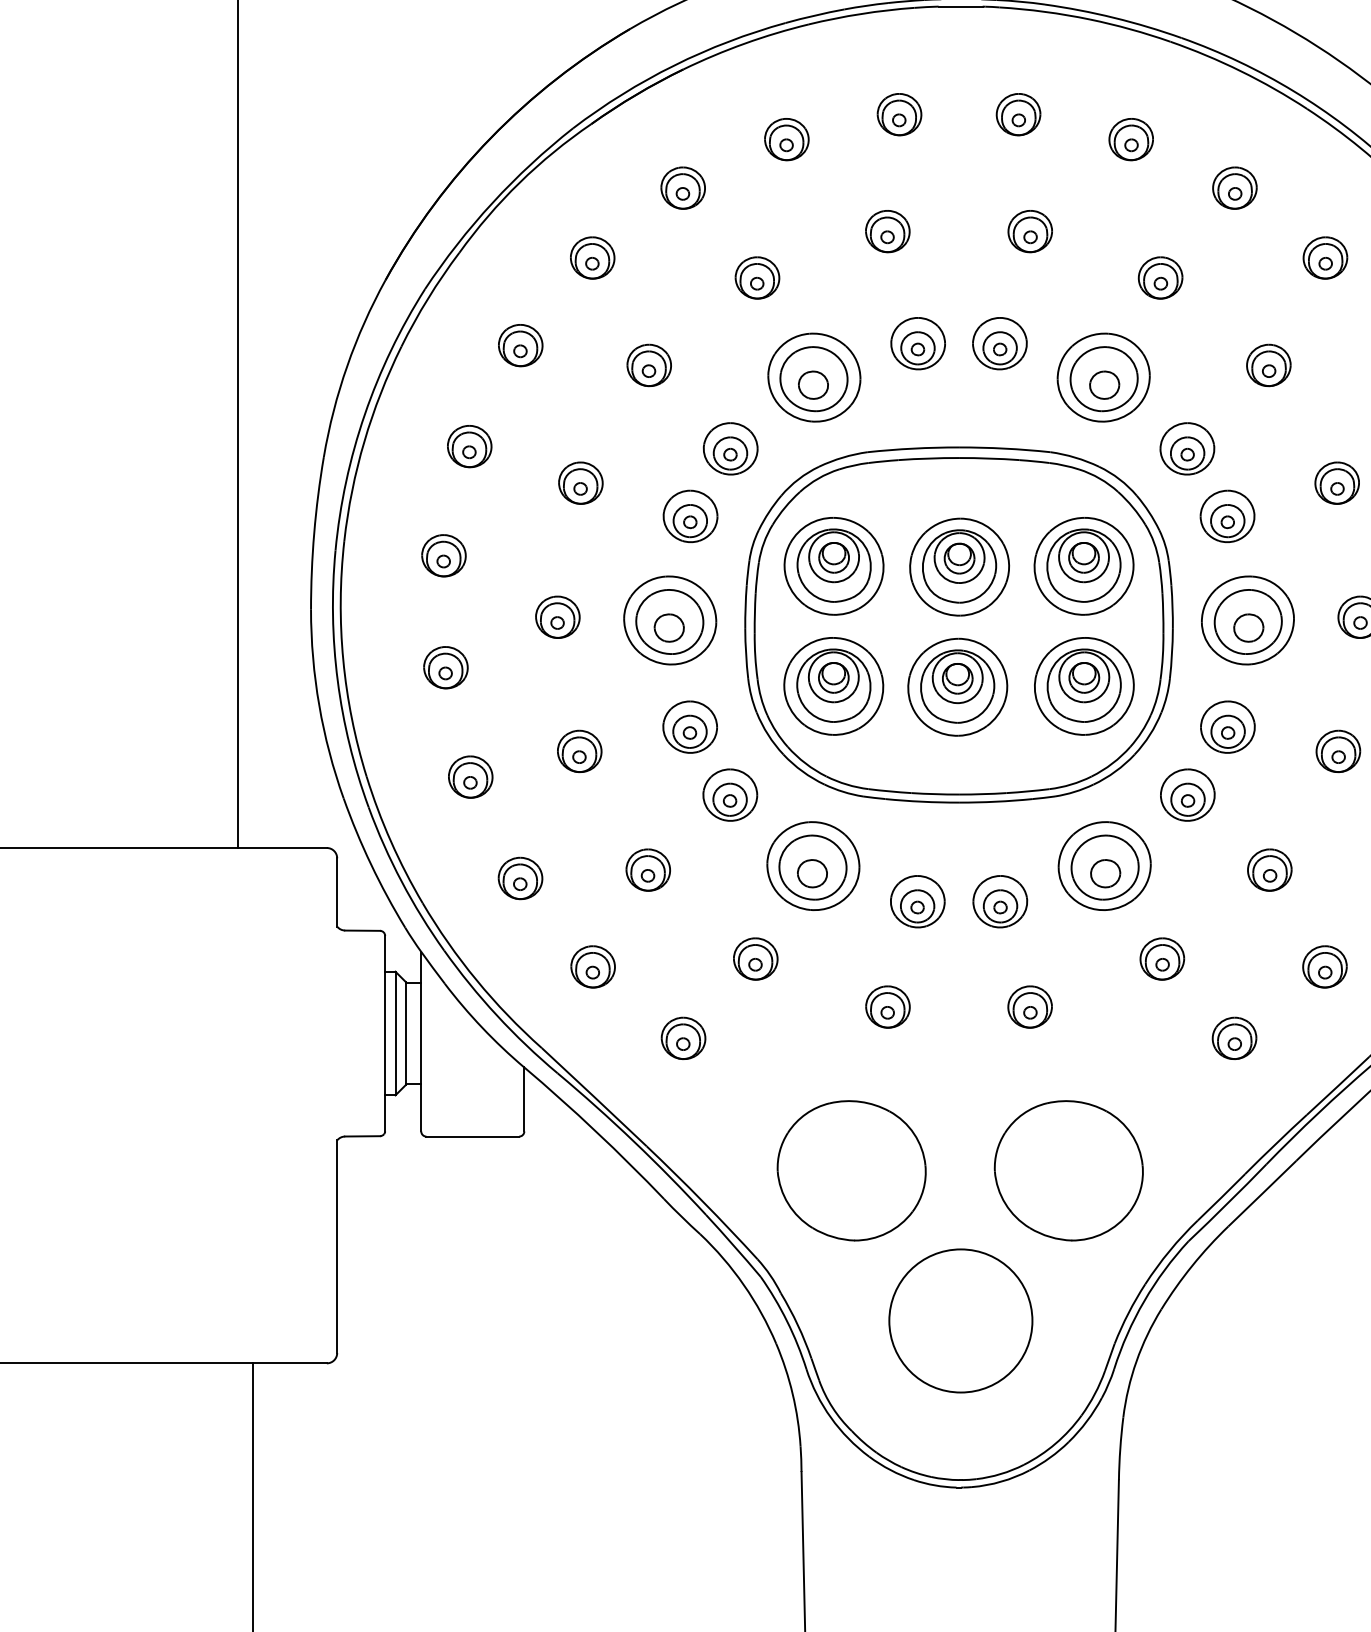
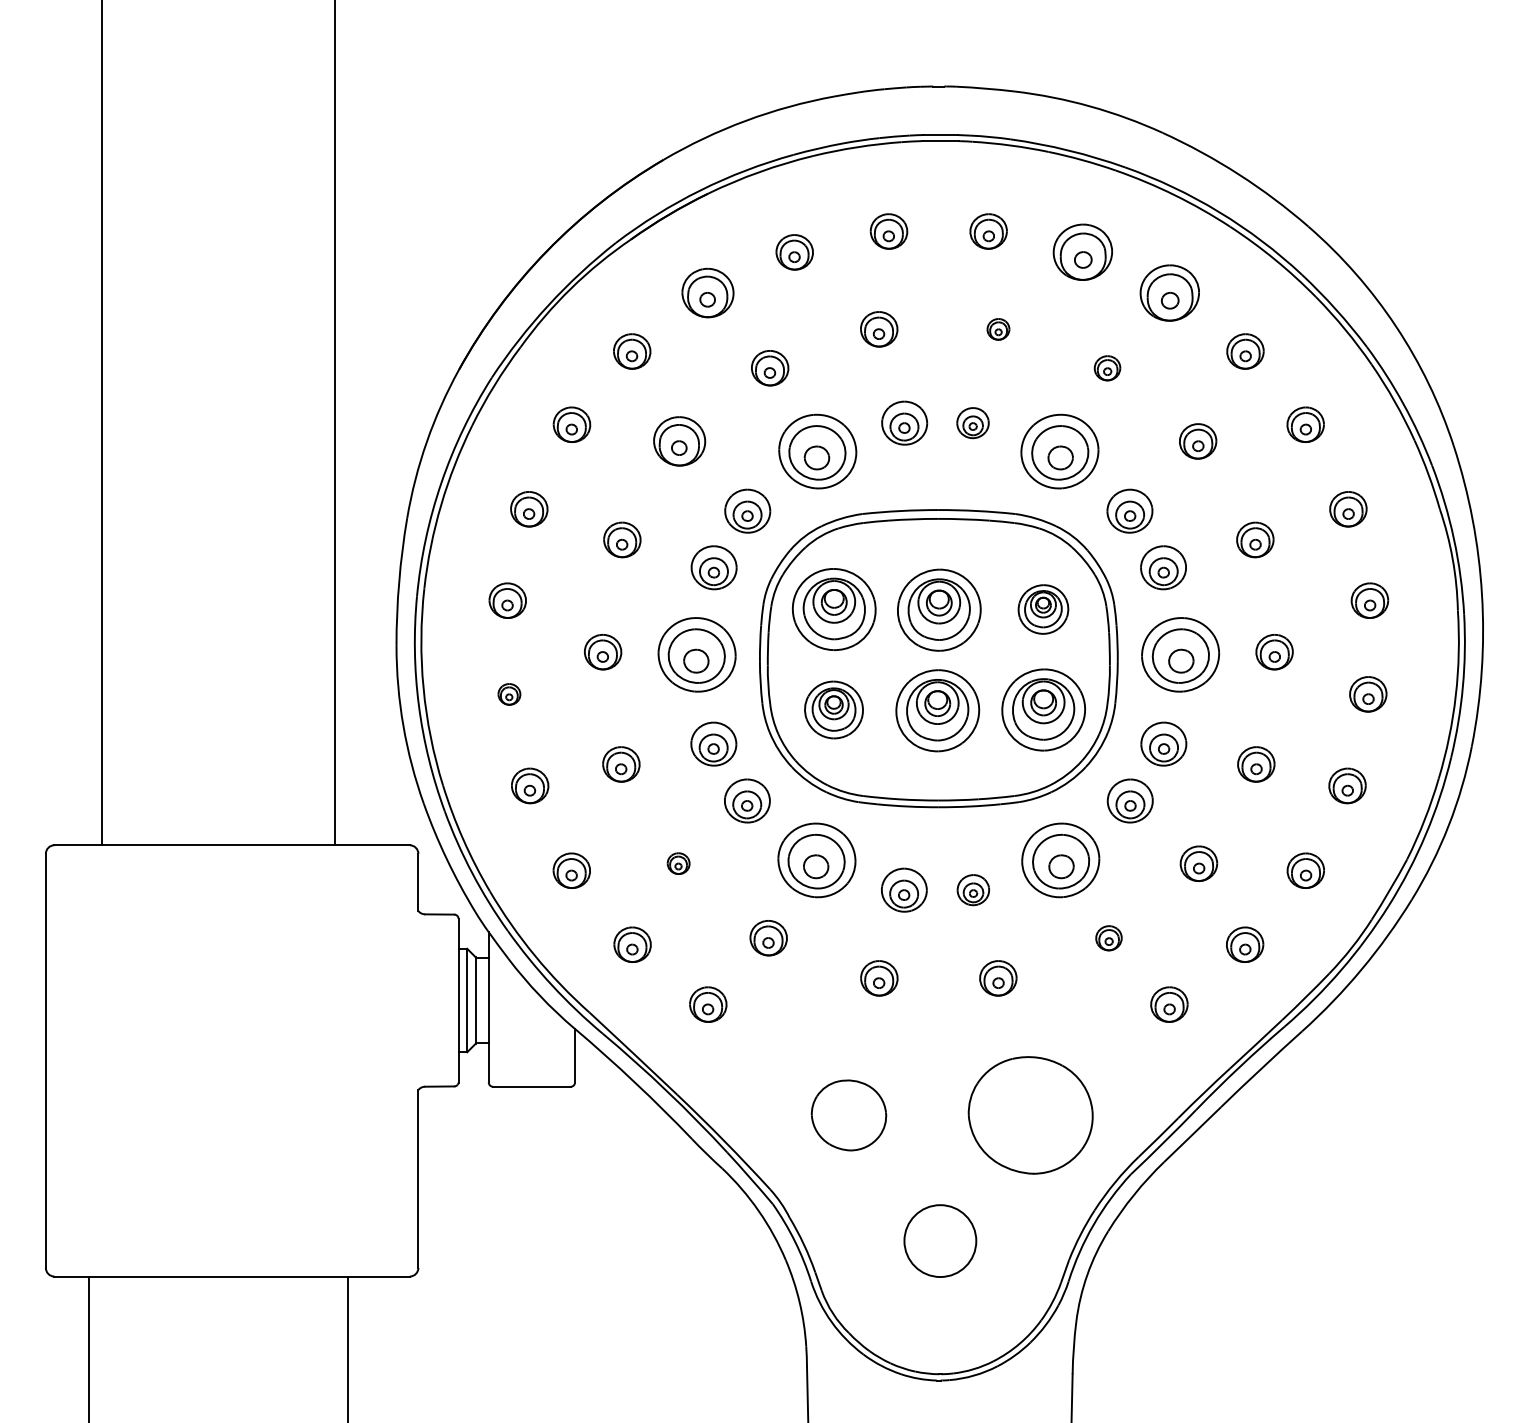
part: (1130, 139) -> (1082, 252), size x1.6
part: (682, 187) -> (707, 292), size x1.4
part: (1234, 187) -> (1169, 292), size x1.6
part: (1030, 231) -> (998, 329), size x0.6
part: (1160, 278) -> (1107, 368), size x0.7
part: (999, 342) -> (972, 422), size x0.7
part: (649, 365) -> (679, 441), size x1.4
part: (1084, 566) -> (1043, 609), size x0.6
part: (446, 667) -> (509, 694), size x0.6
part: (833, 685) -> (833, 709), size x0.7
part: (647, 869) -> (678, 863), size x0.6
part: (1000, 900) -> (973, 889), size x0.7
part: (1161, 959) -> (1108, 938), size x0.7
part: (851, 1170) -> (848, 1115), size x0.6
circle: (961, 1320) -> (940, 1240), size x0.6

